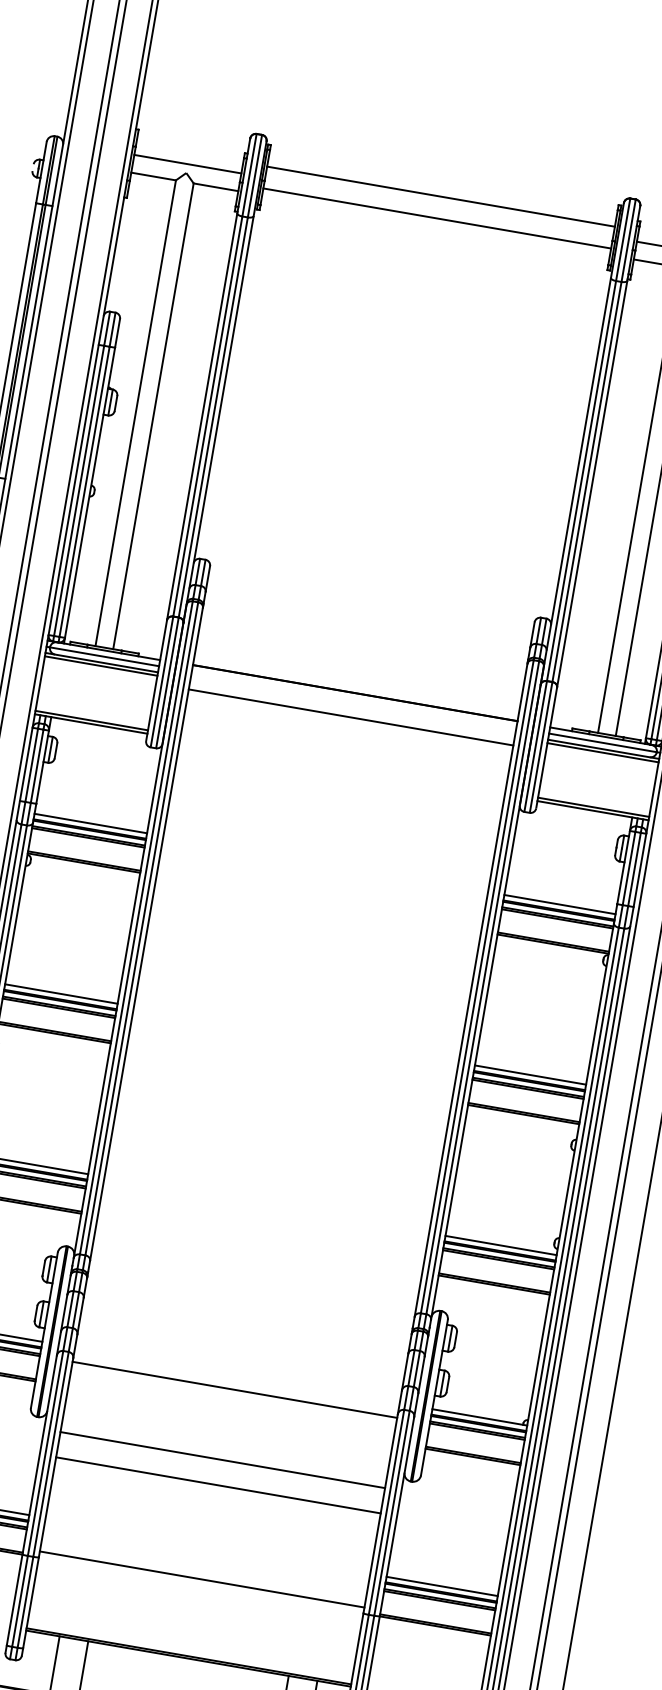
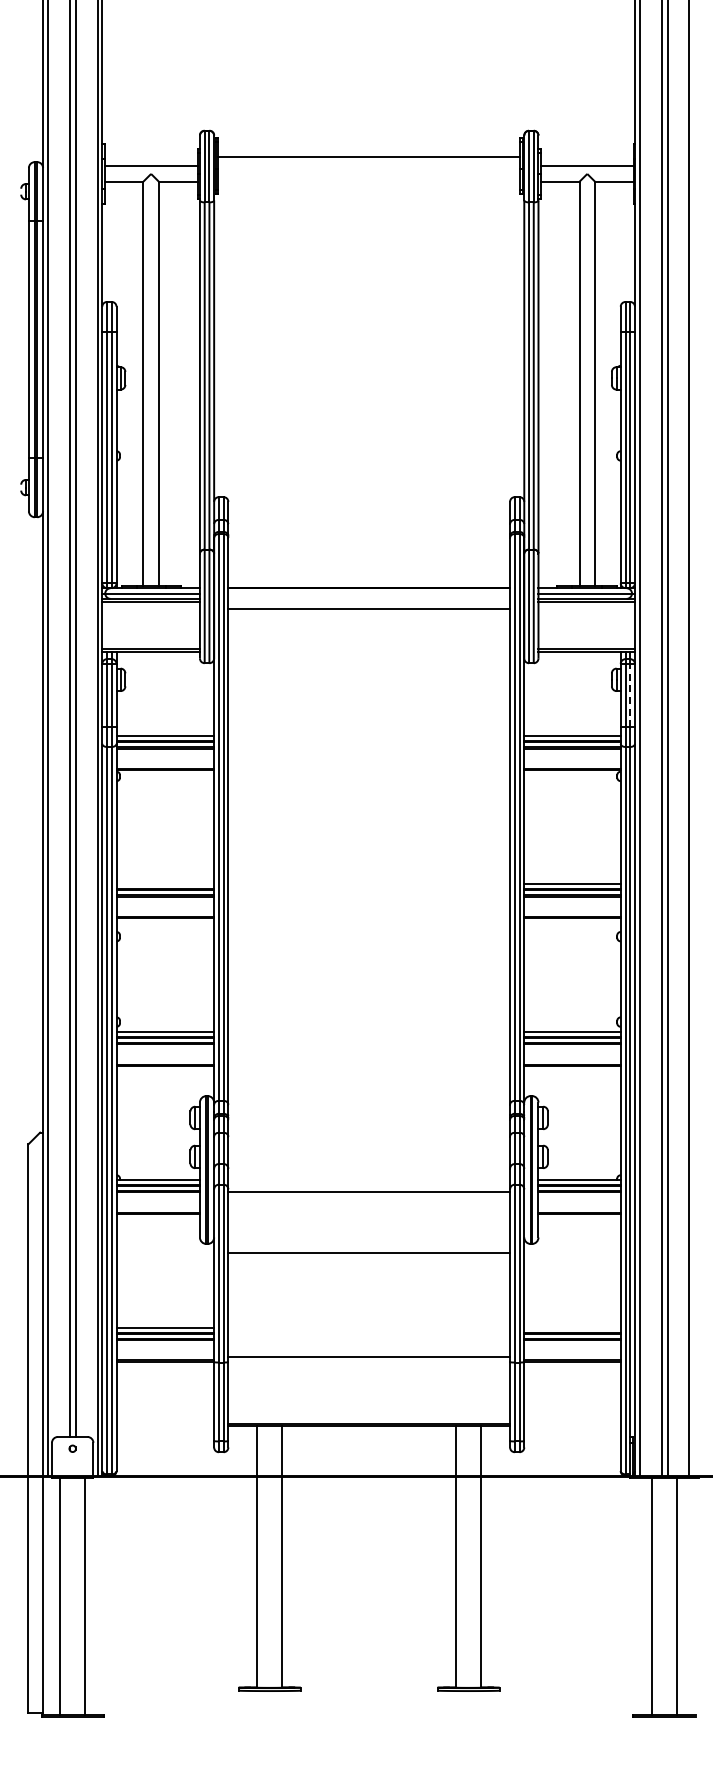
line: (437, 218) -> (369, 175), removed
line: (634, 869) -> (630, 695), solid -> dashed
line: (61, 994) -> (165, 884), removed
line: (218, 1485) -> (369, 1275), removed
line: (442, 1585) -> (572, 1327), removed

